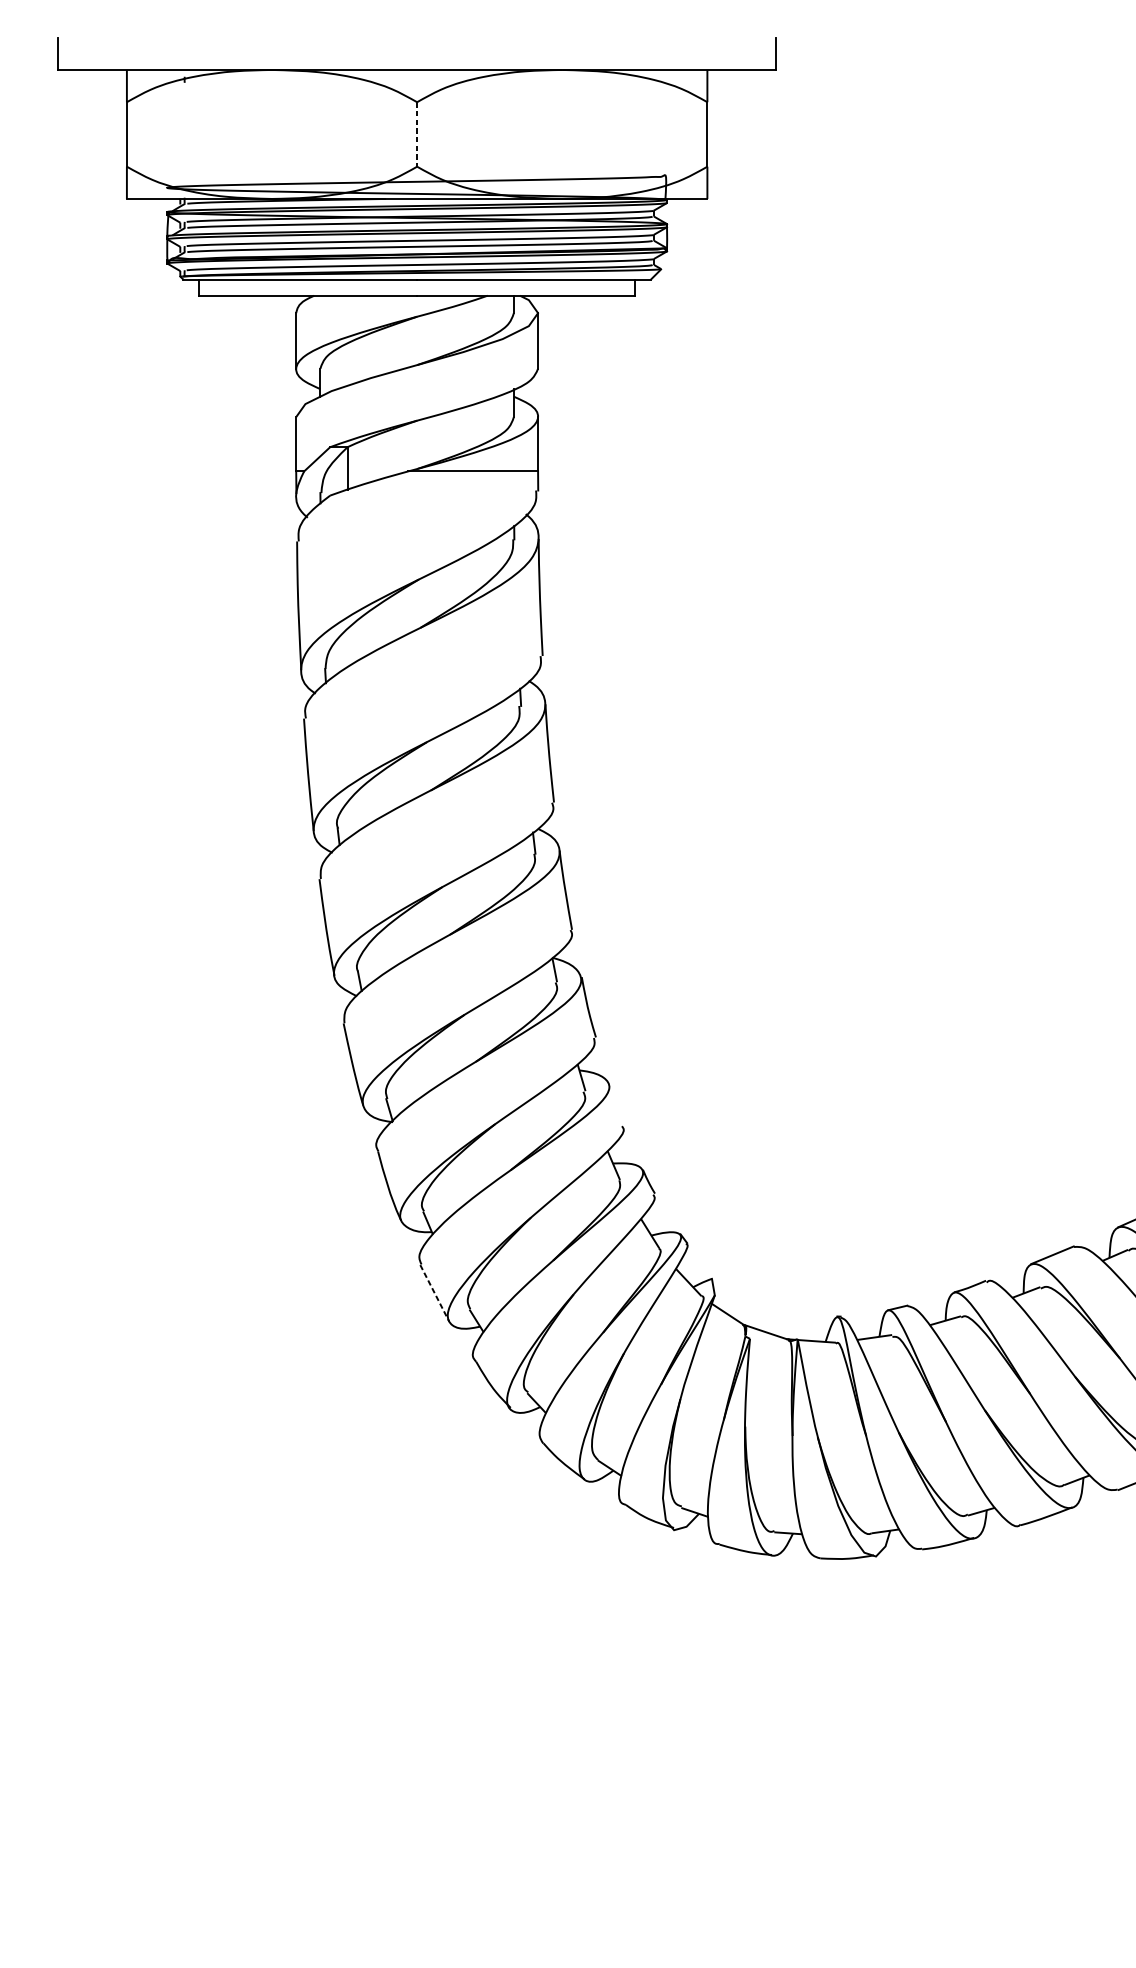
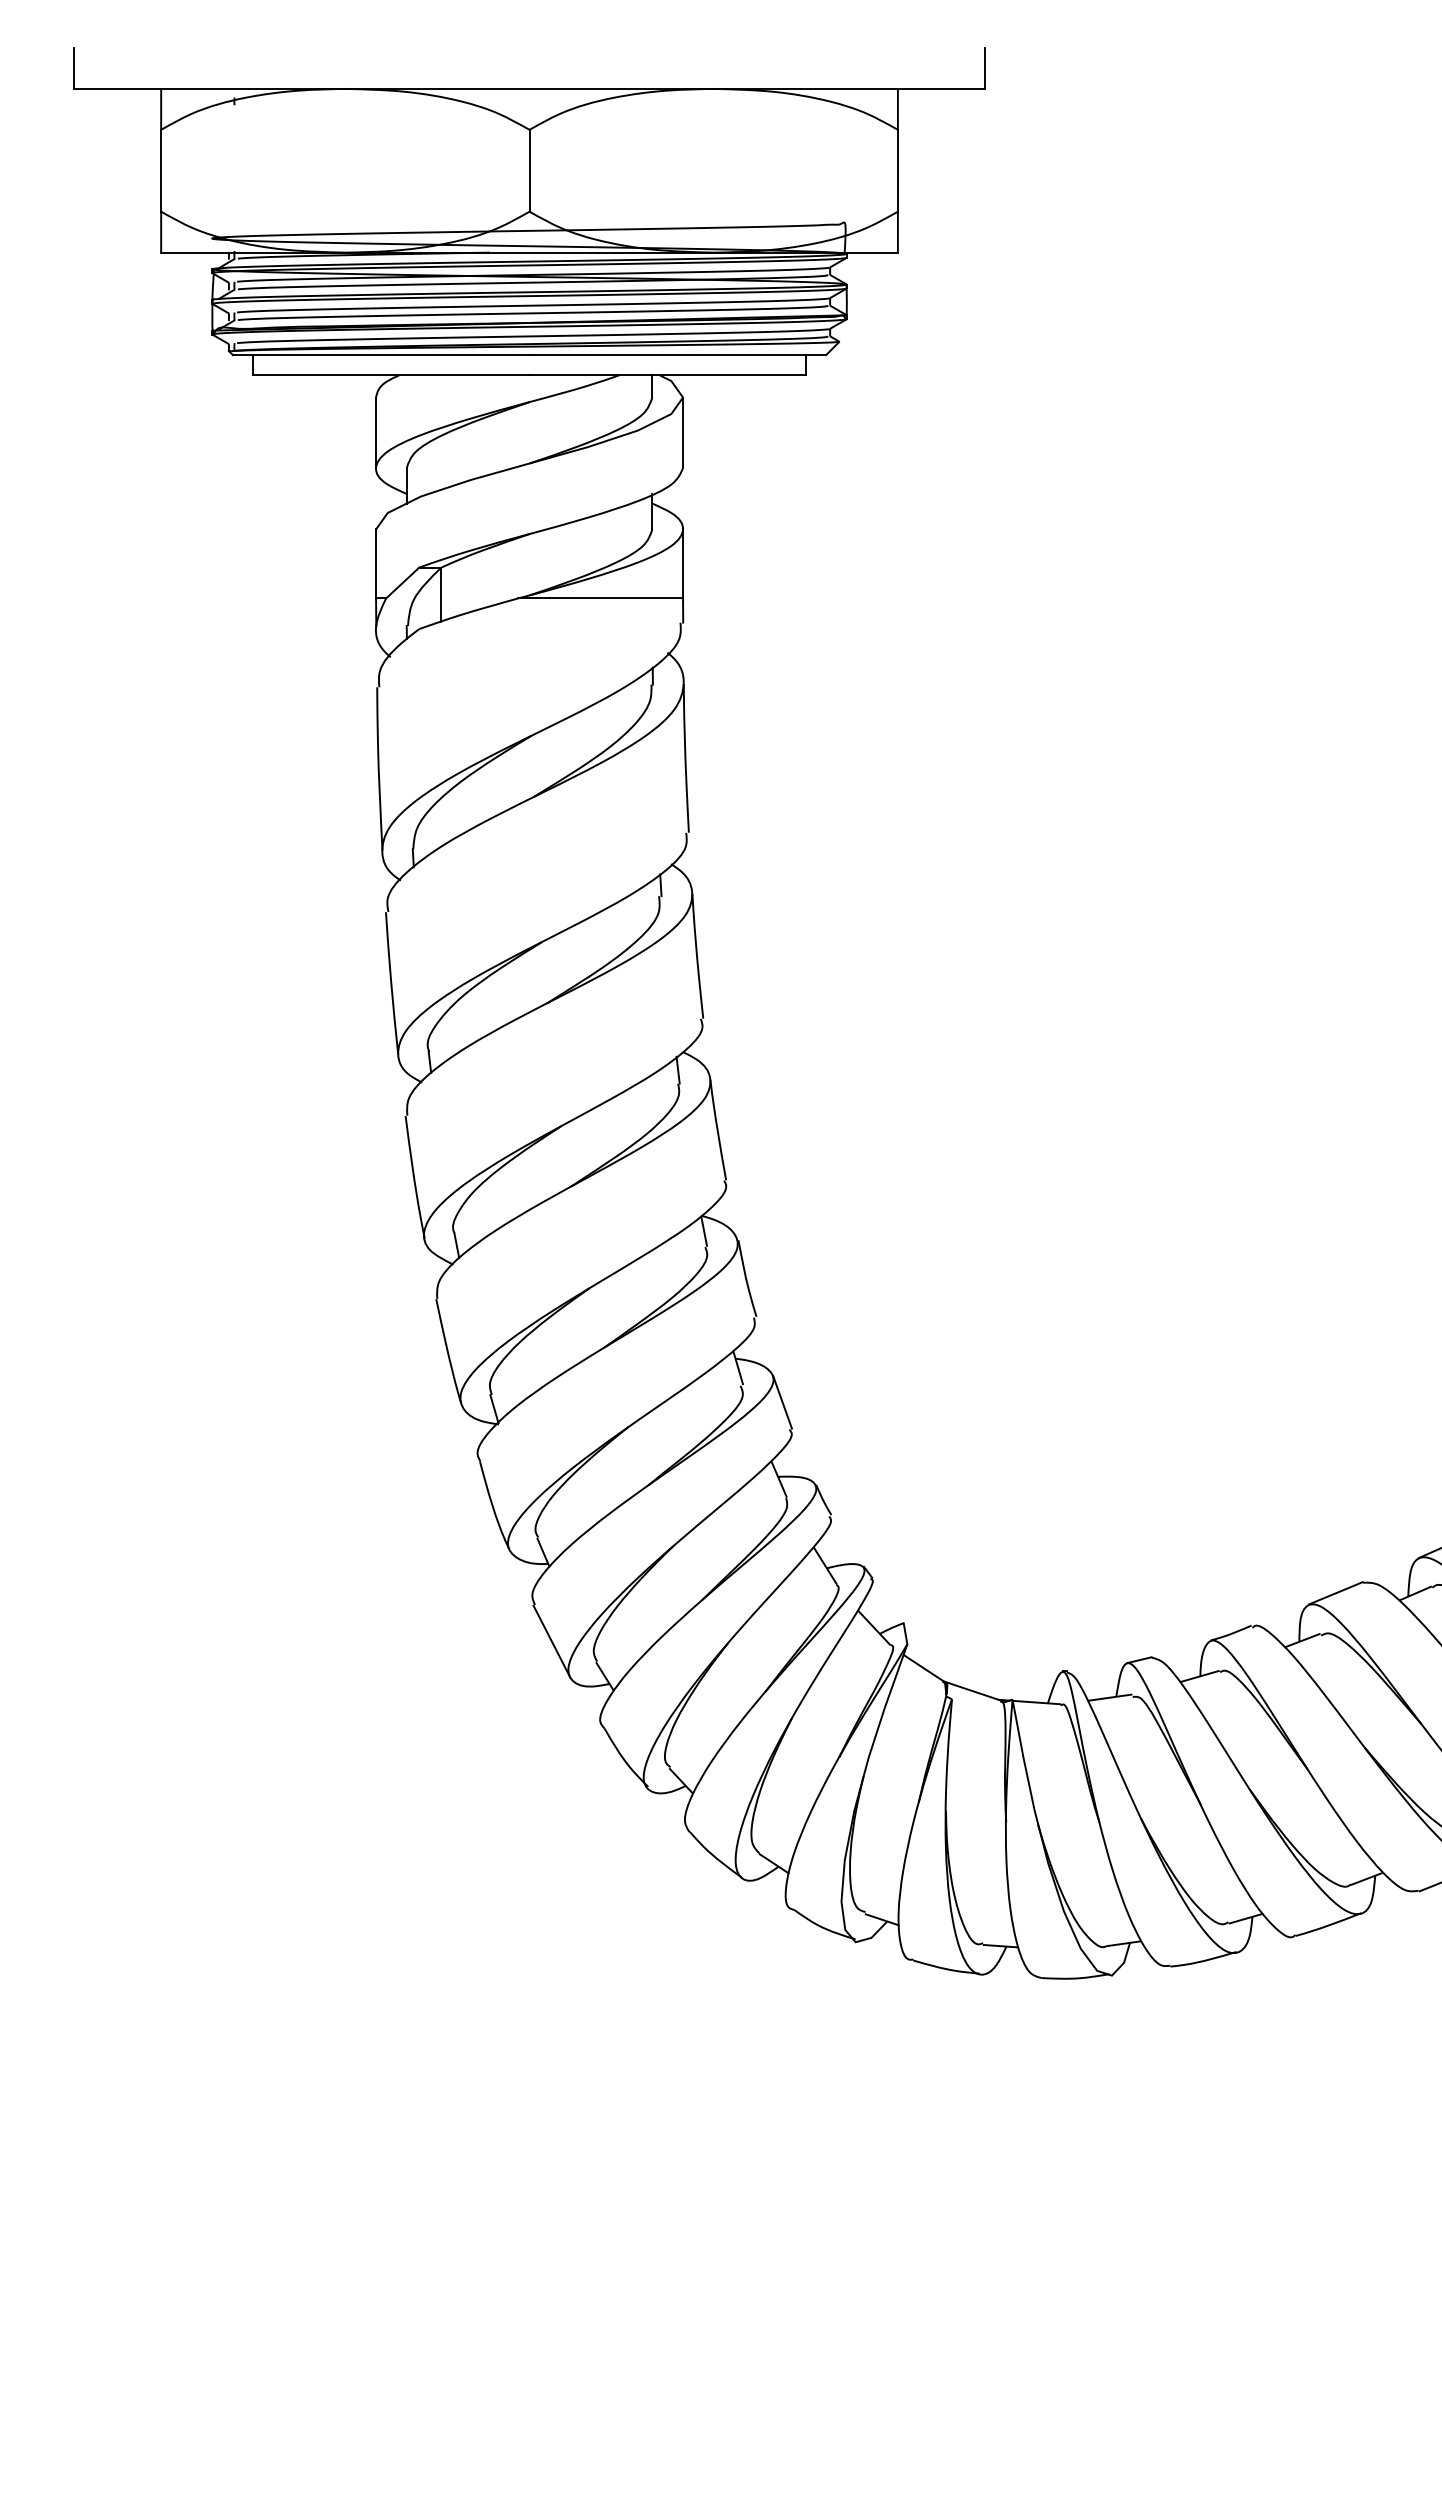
line: (417, 134) -> (529, 170), dashed -> solid
line: (616, 1104) -> (782, 1401), added
line: (435, 1294) -> (552, 1642), dashed -> solid

